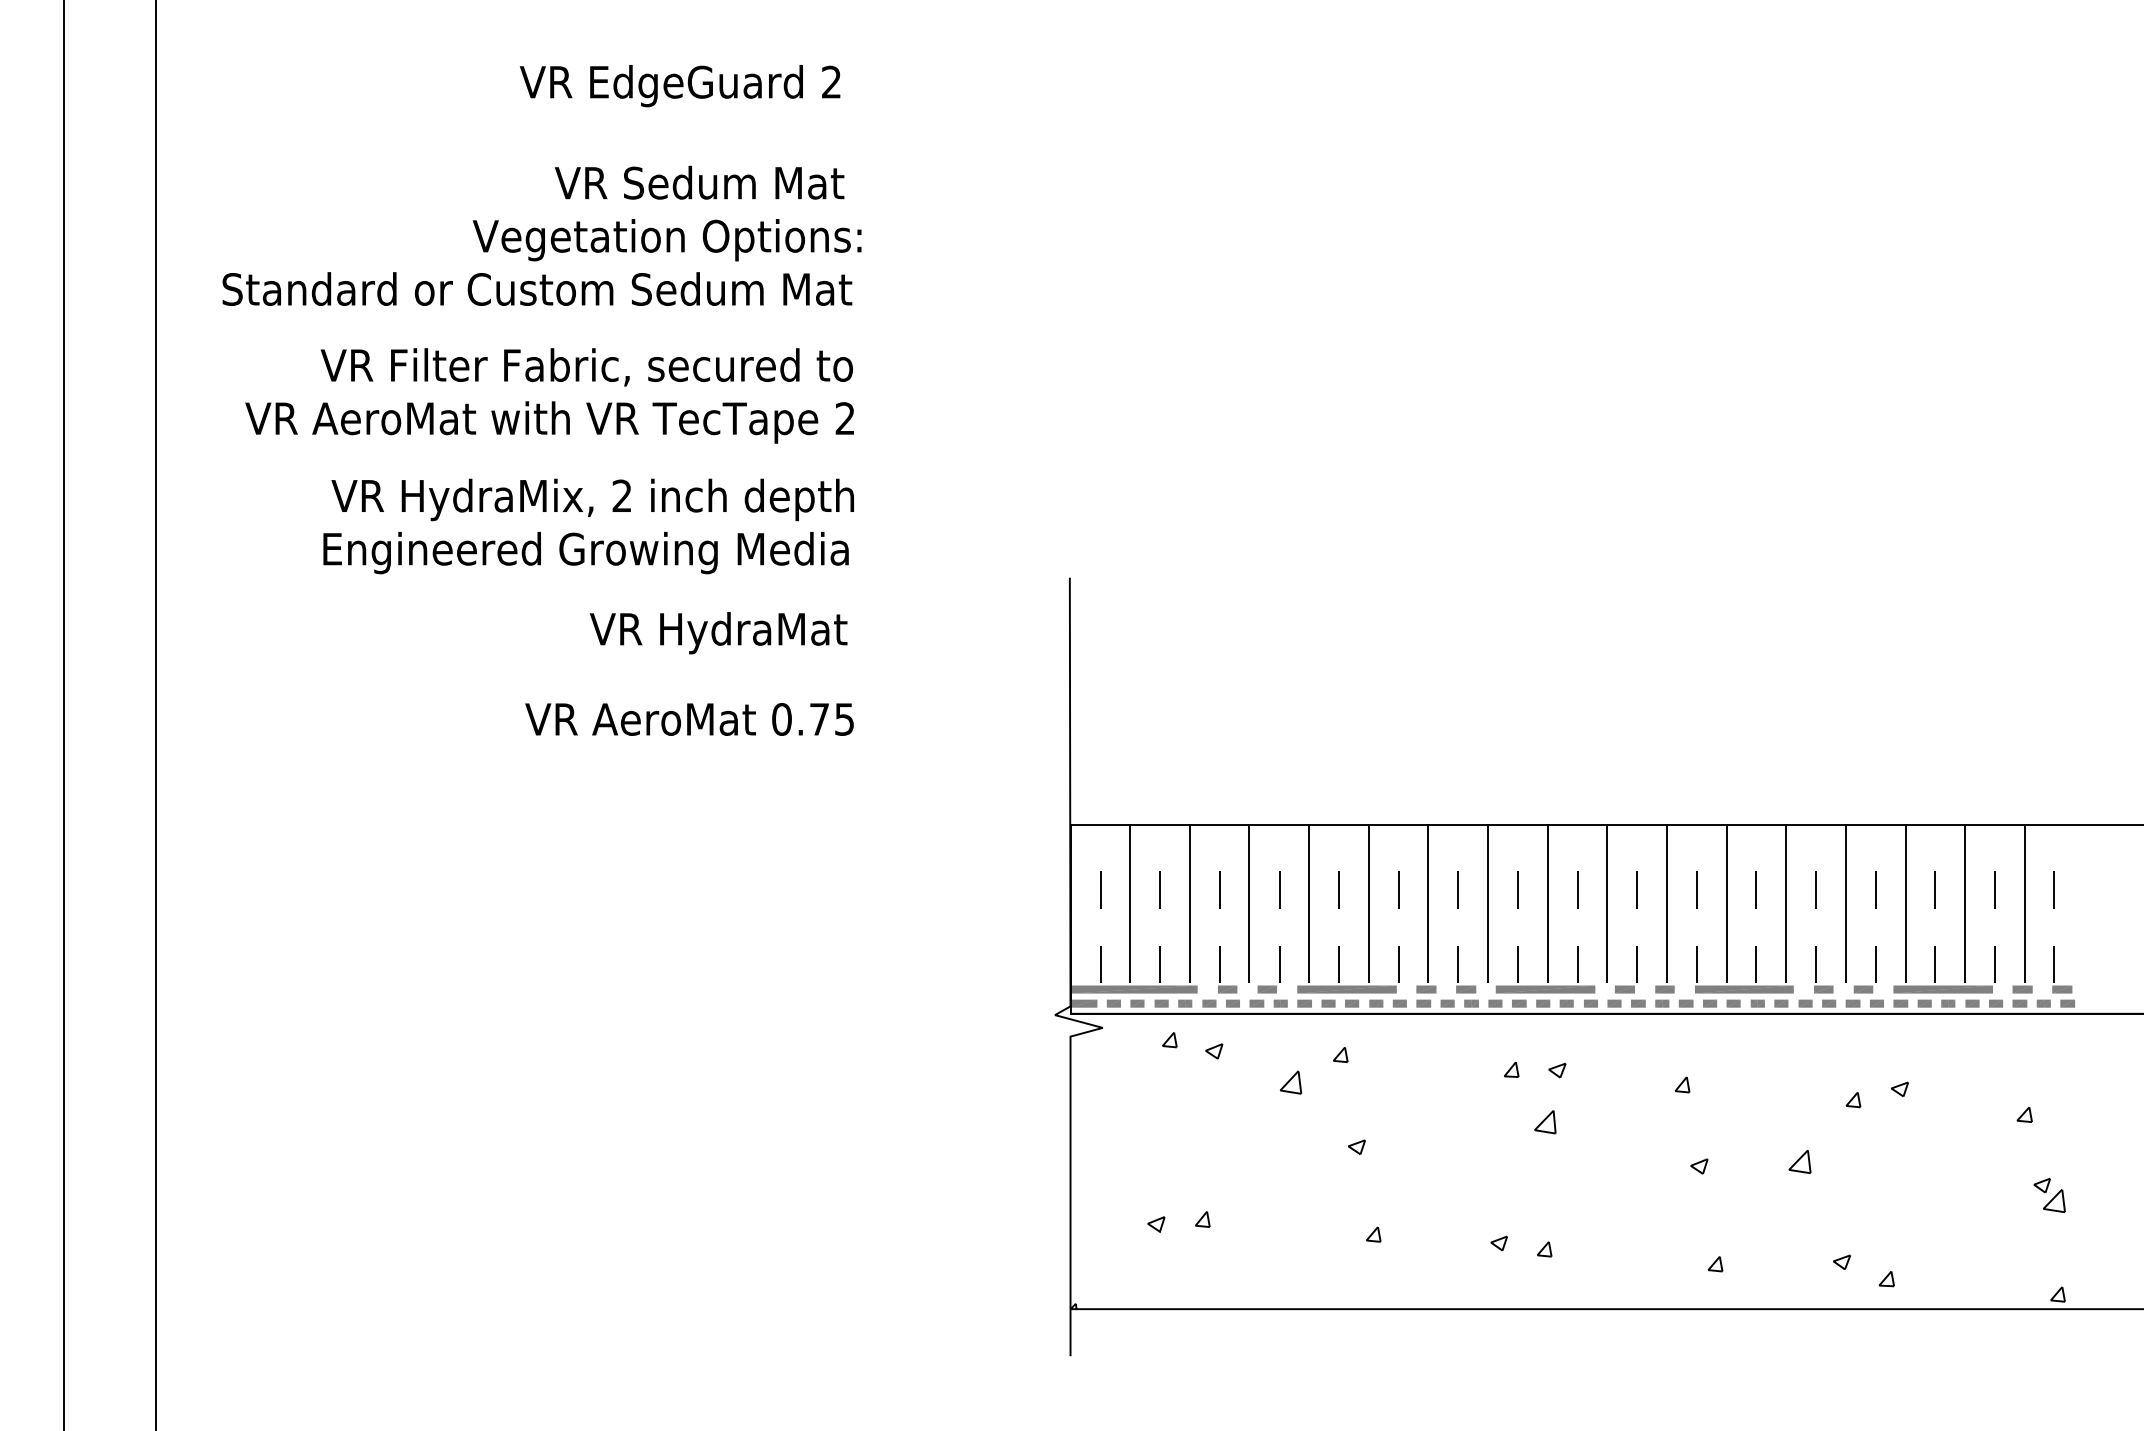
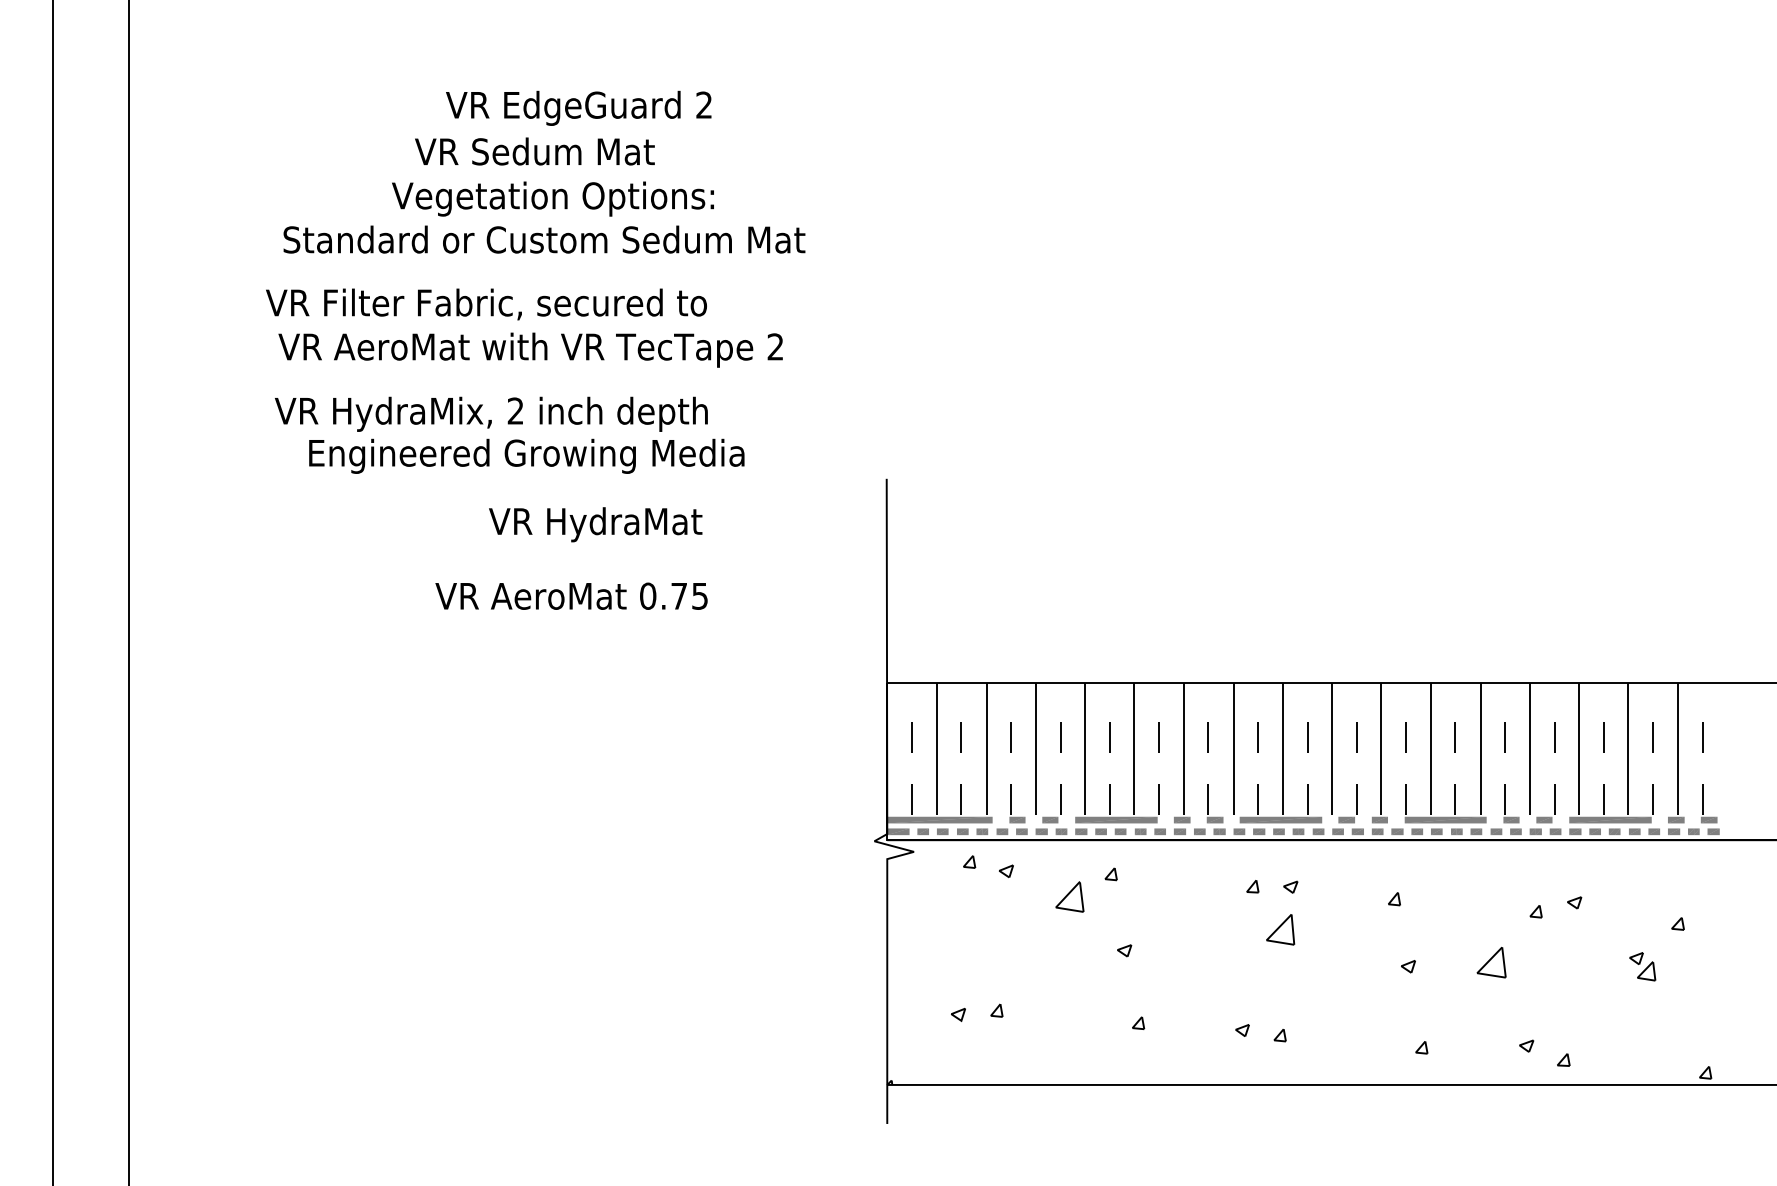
text: (679, 84) -> (578, 107), moved
text: (699, 182) -> (534, 151), moved
text: (537, 288) -> (544, 239), moved
text: (549, 421) -> (530, 349), moved
text: (585, 551) -> (526, 455), moved
part: (1290, 1082) -> (1069, 897), size x1.6
part: (1545, 1122) -> (1280, 930), size x1.6
part: (1799, 1162) -> (1491, 963), size x1.6
part: (2049, 1195) -> (1642, 966), moved

